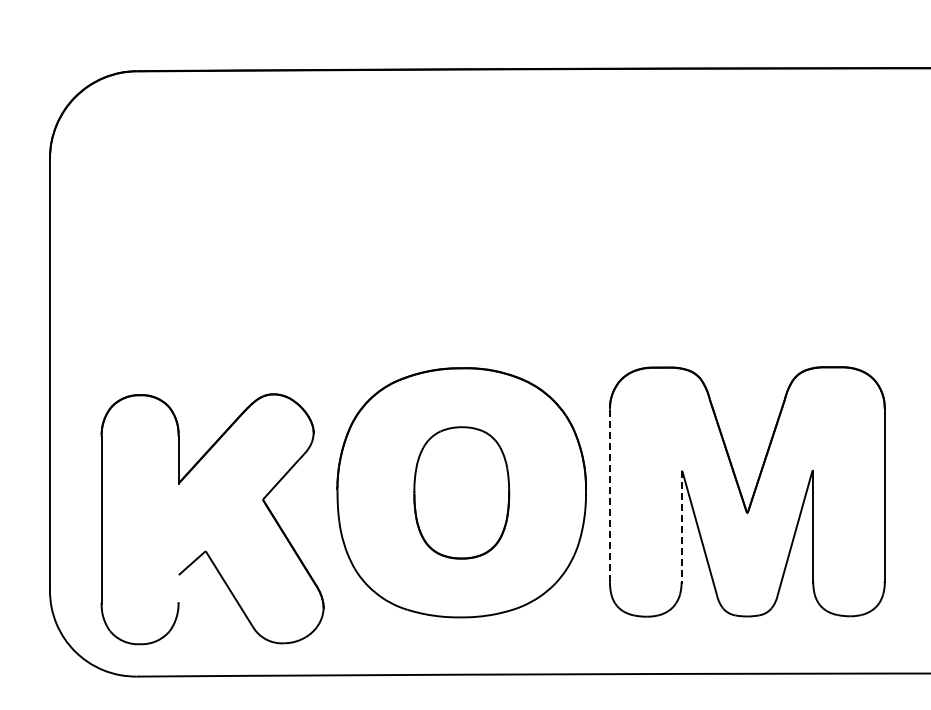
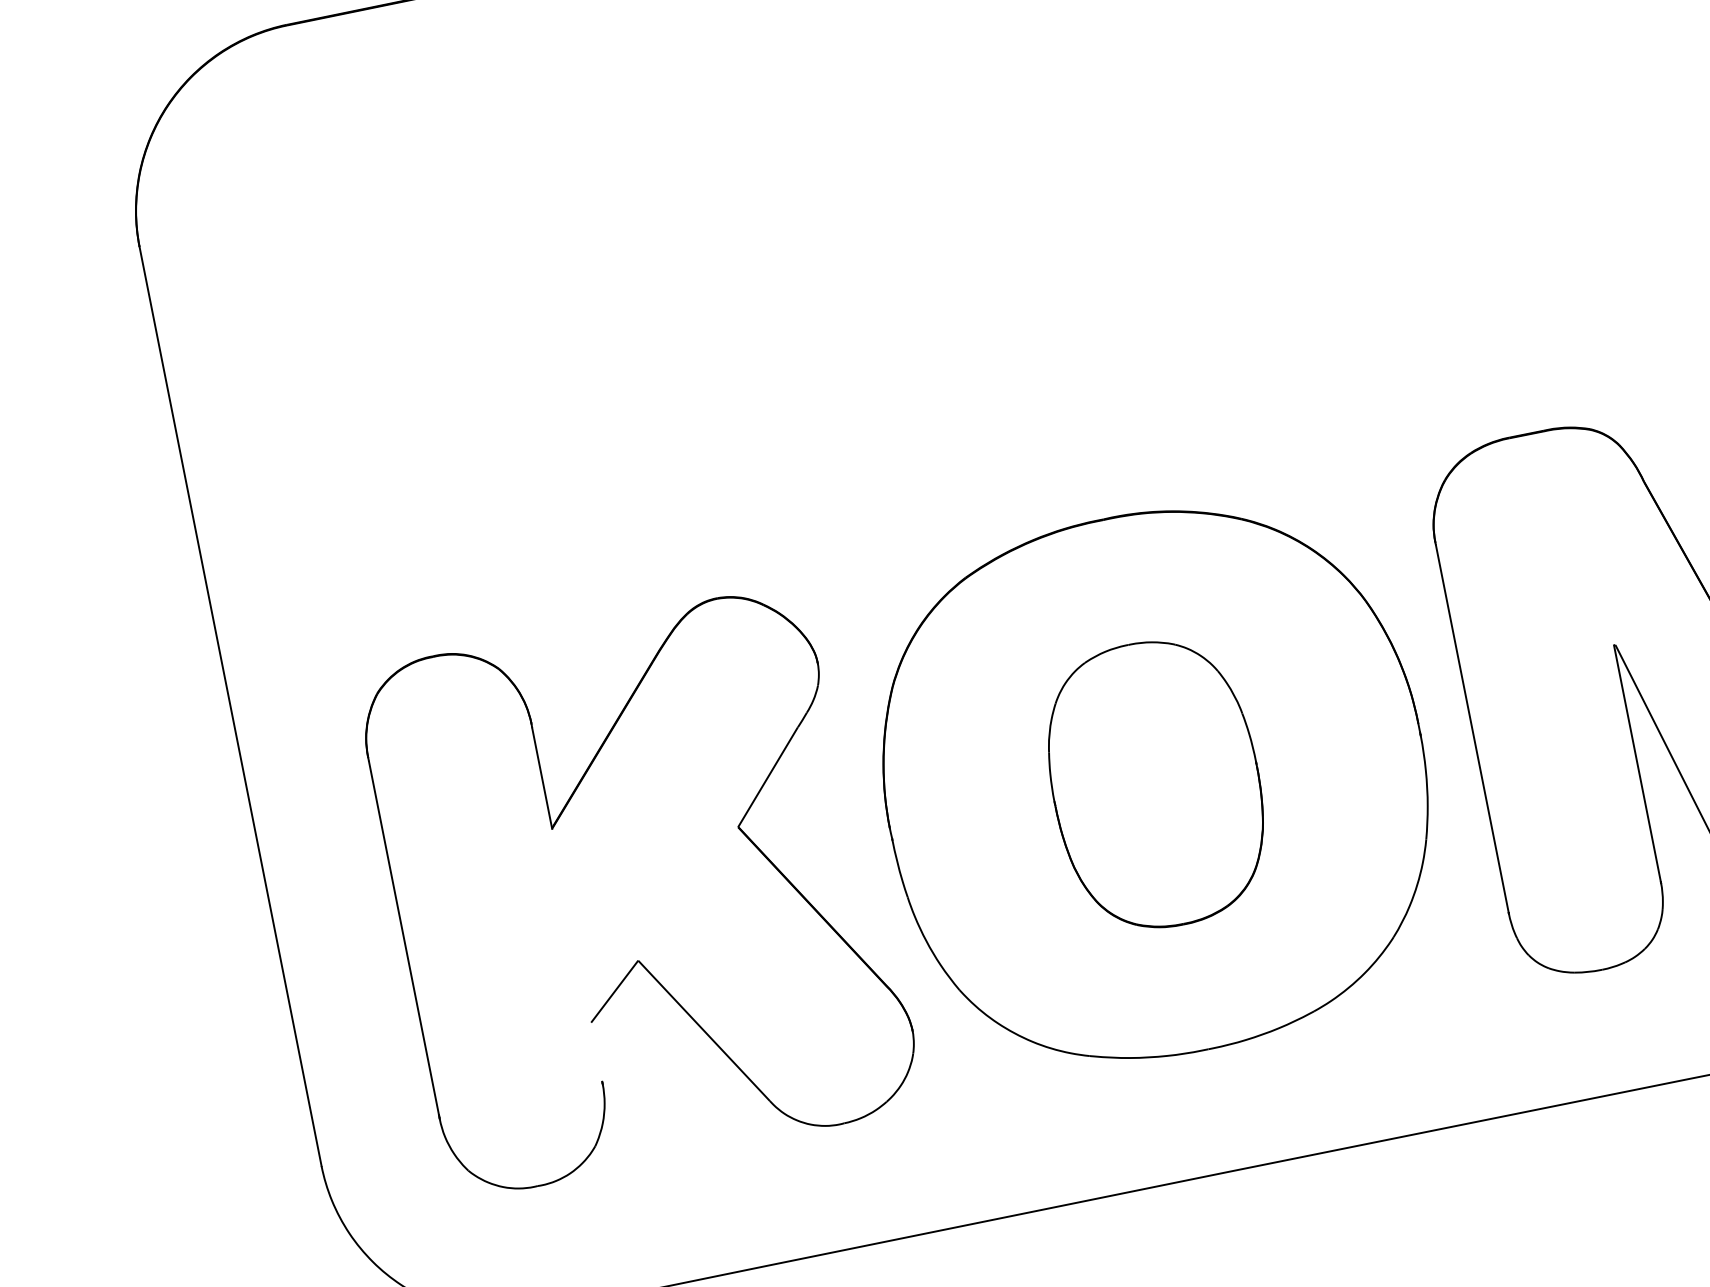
line: (609, 495) -> (1471, 727), dashed -> solid
line: (681, 526) -> (1637, 763), dashed -> solid
part: (205, 550) -> (637, 959), moved

